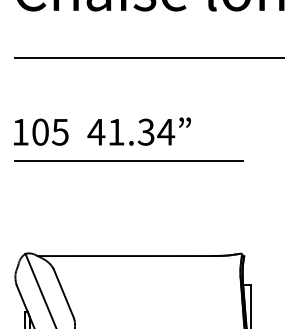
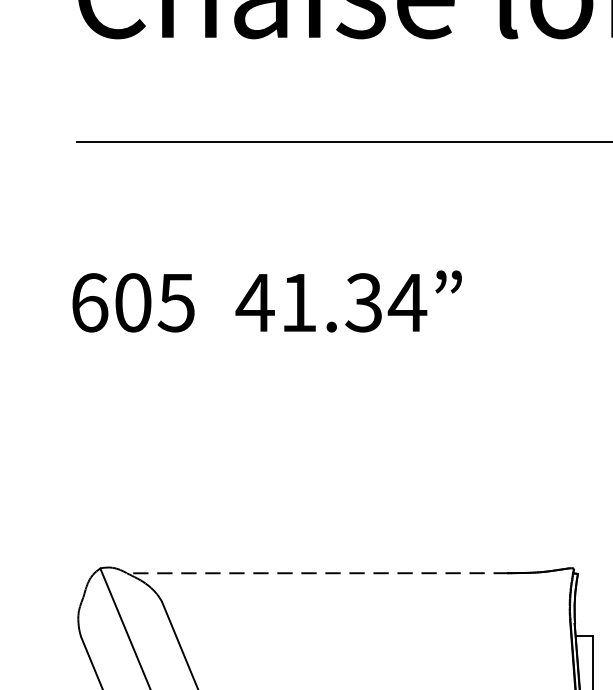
text: (20, 131) -> (89, 301), 105 -> 605
line: (128, 161) -> (325, 366), removed
line: (124, 256) -> (316, 574), solid -> dashed

